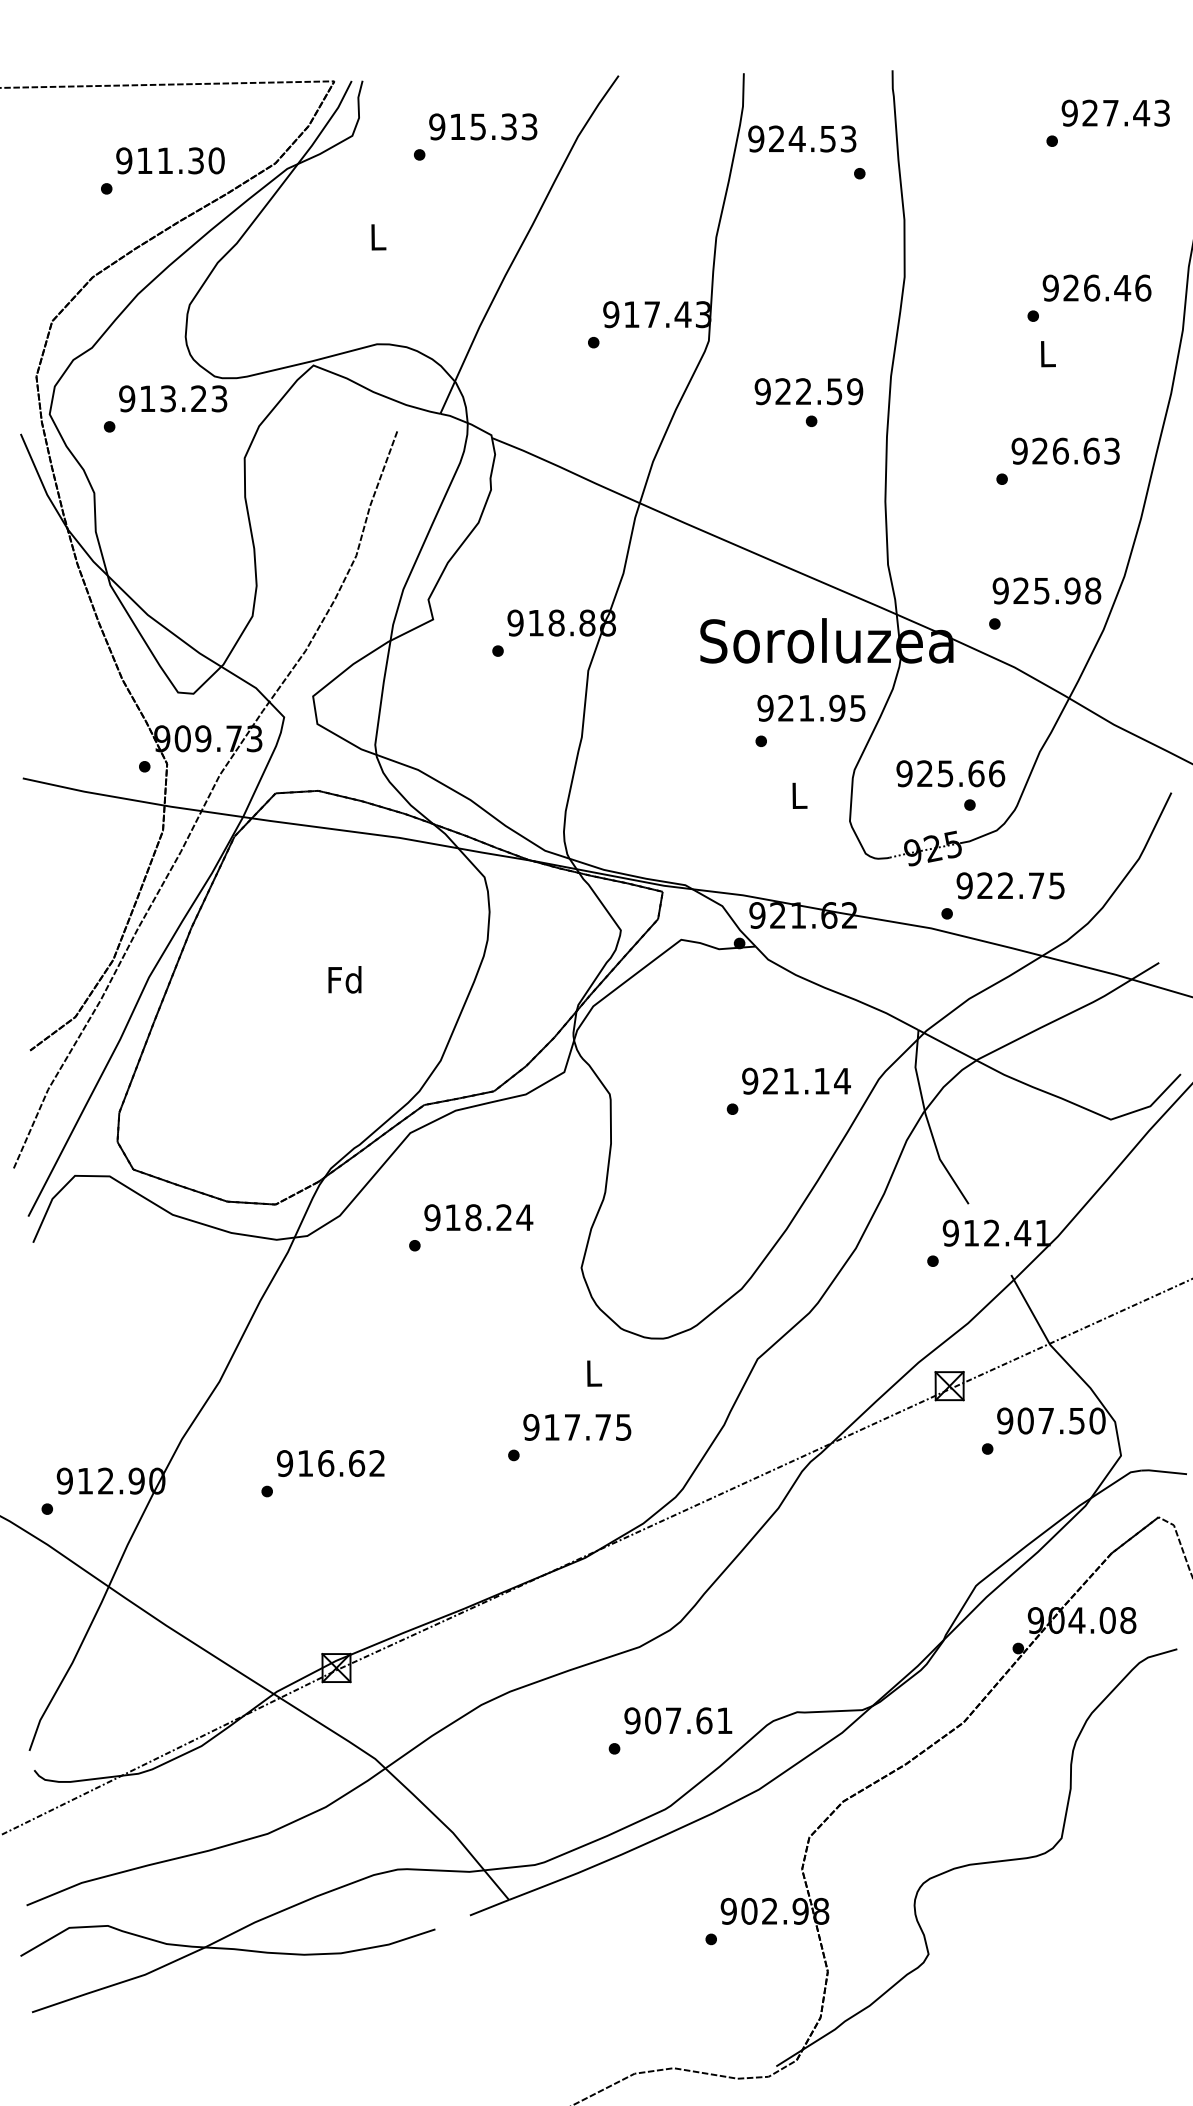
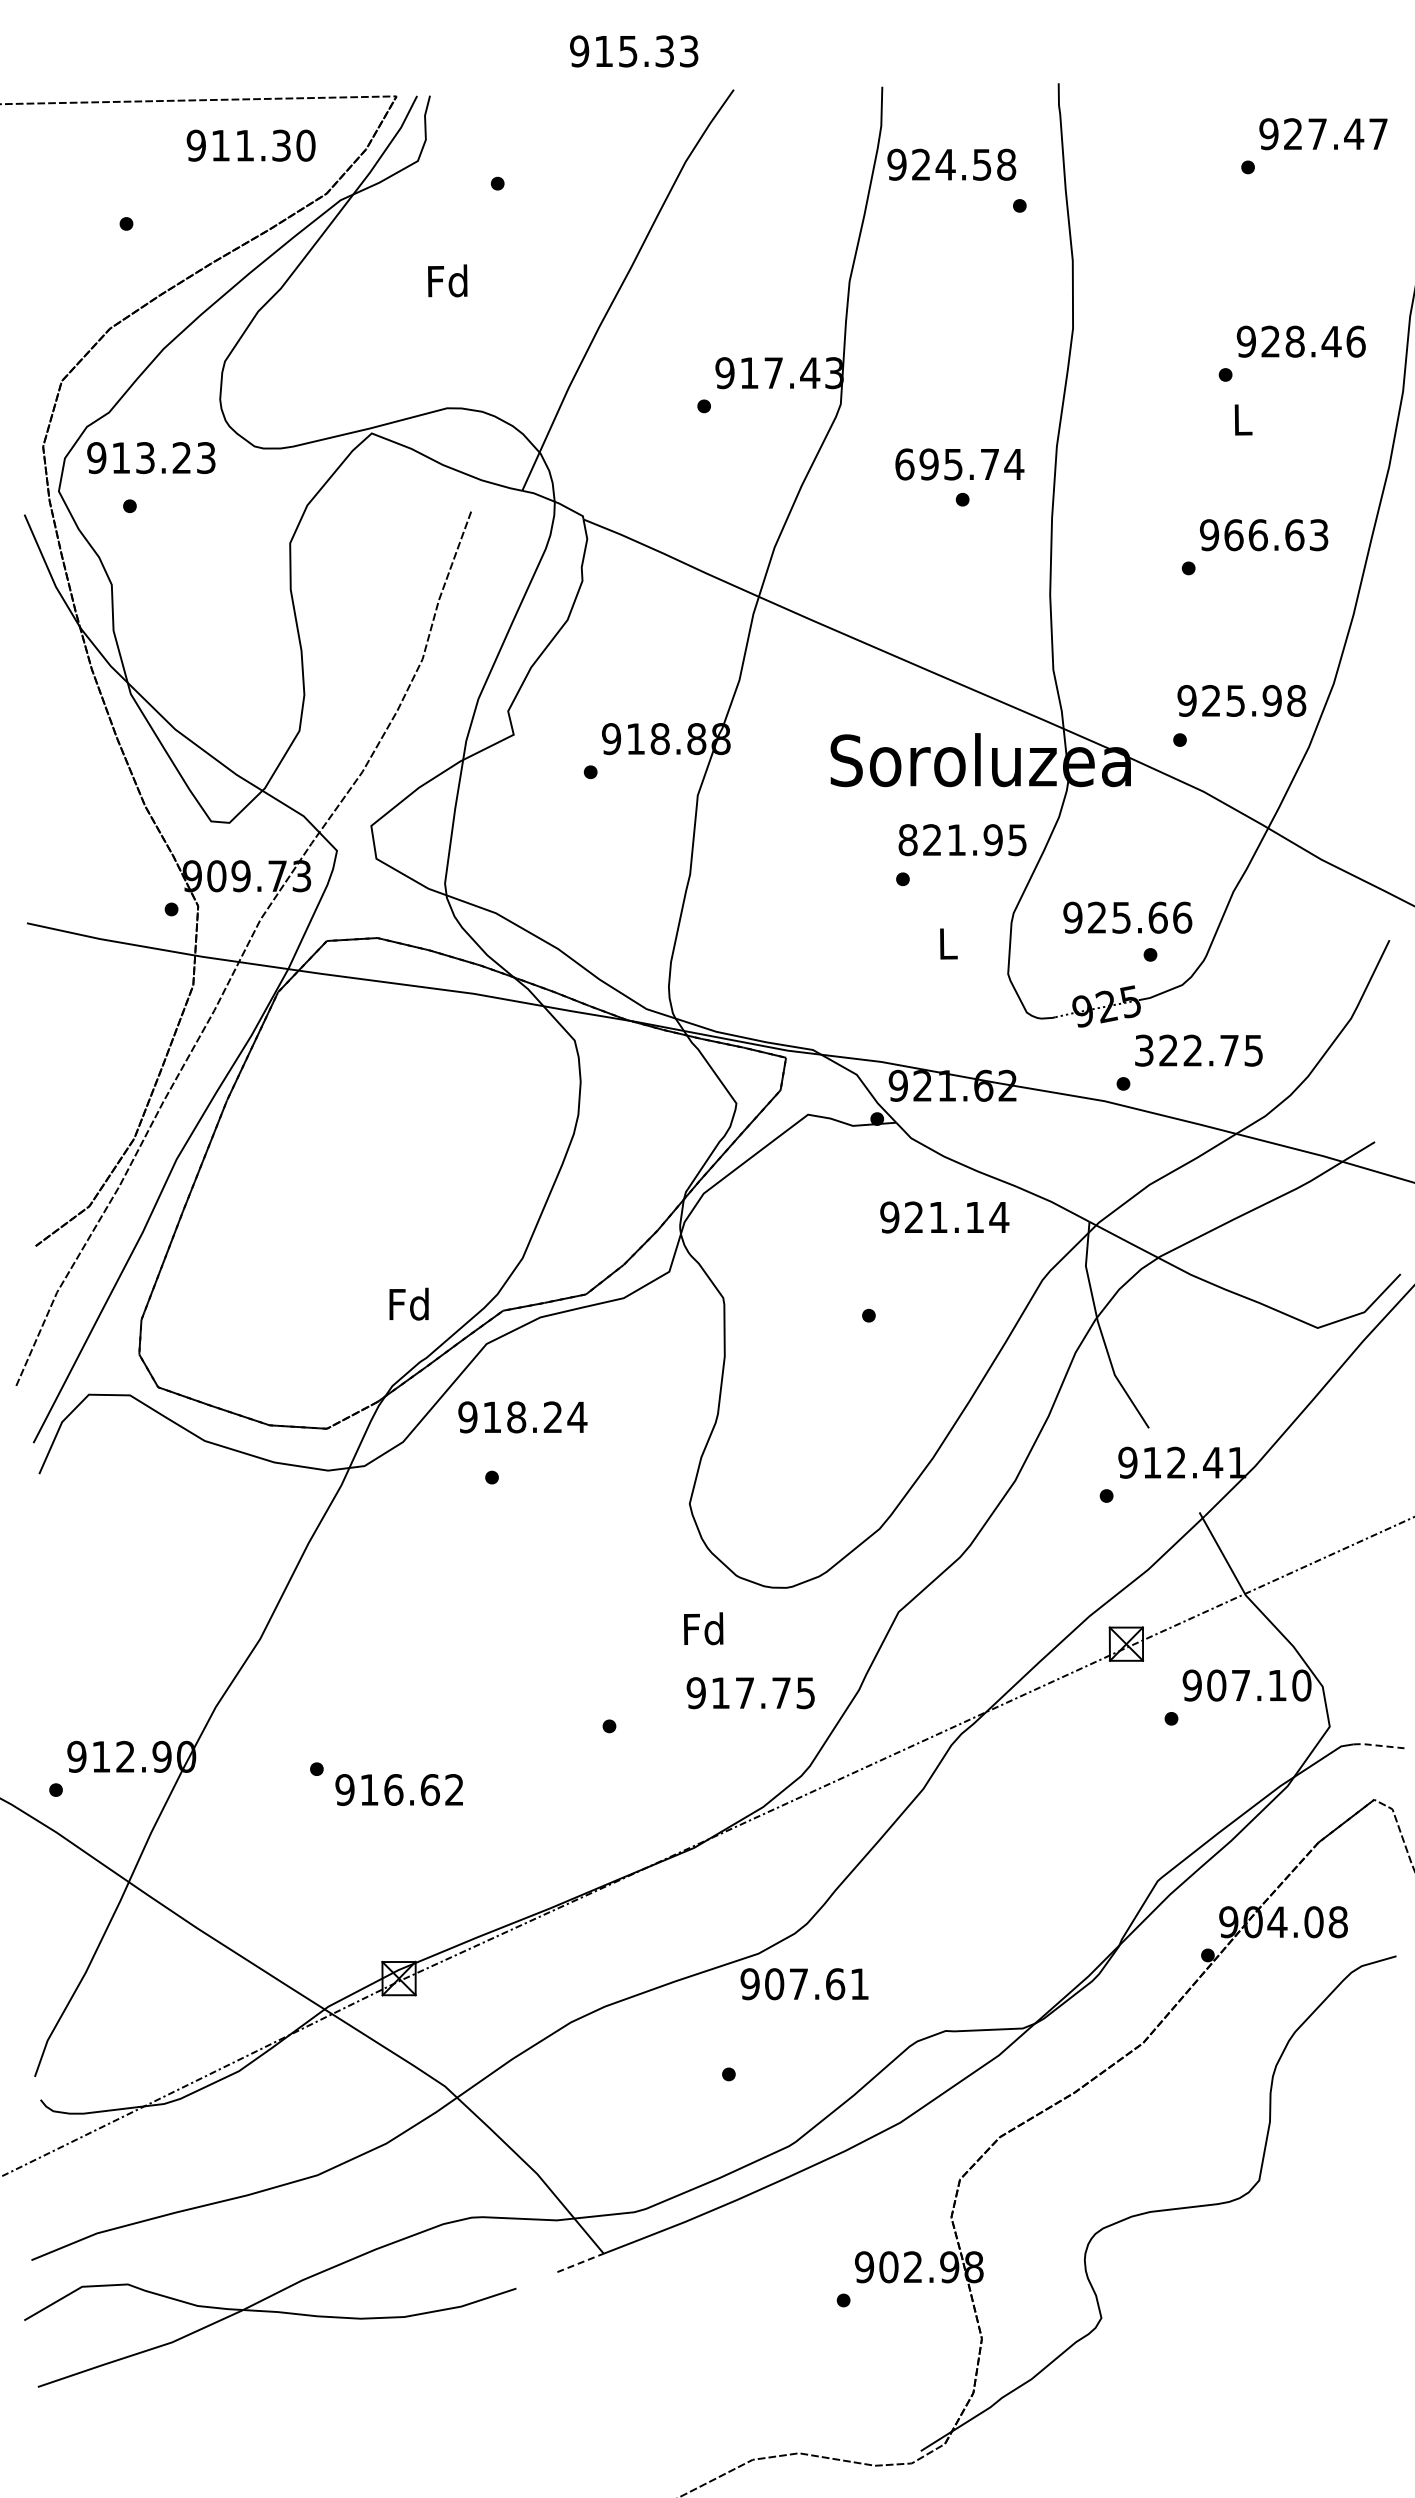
text: (1162, 113) -> (1378, 134), 927.43 -> 927.47
text: (483, 126) -> (634, 51), moved
text: (848, 138) -> (1006, 164), 924.53 -> 924.58
text: (169, 160) -> (250, 145), moved
text: (377, 236) -> (447, 280), L -> Fd
text: (1091, 287) -> (1294, 341), 926.46 -> 928.46
text: (808, 391) -> (959, 464), 922.59 -> 695.74
text: (173, 399) -> (151, 458), moved
text: (1039, 451) -> (1233, 535), 926.63 -> 966.63
text: (765, 708) -> (907, 840), 921.95 -> 821.95
text: (964, 885) -> (1143, 1050), 922.75 -> 322.75
text: (344, 979) -> (408, 1303), moved
text: (796, 1081) -> (944, 1217), moved
text: (478, 1217) -> (522, 1417), moved
text: (593, 1372) -> (703, 1628), L -> Fd
text: (1077, 1420) -> (1277, 1685), 907.50 -> 907.10
text: (577, 1427) -> (750, 1693), moved
text: (330, 1463) -> (398, 1789), moved
line: (1163, 1471) -> (1380, 1745), solid -> dashed
text: (678, 1721) -> (804, 1984), moved
line: (490, 1907) -> (581, 2262), solid -> dashed

